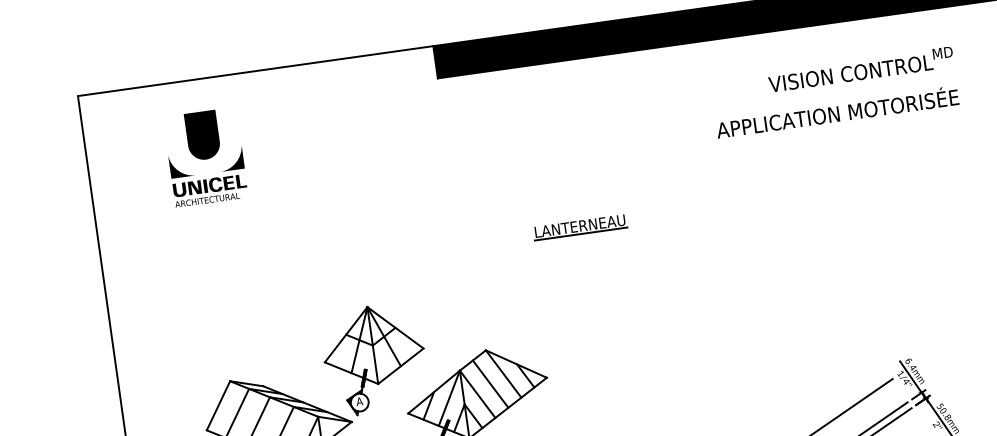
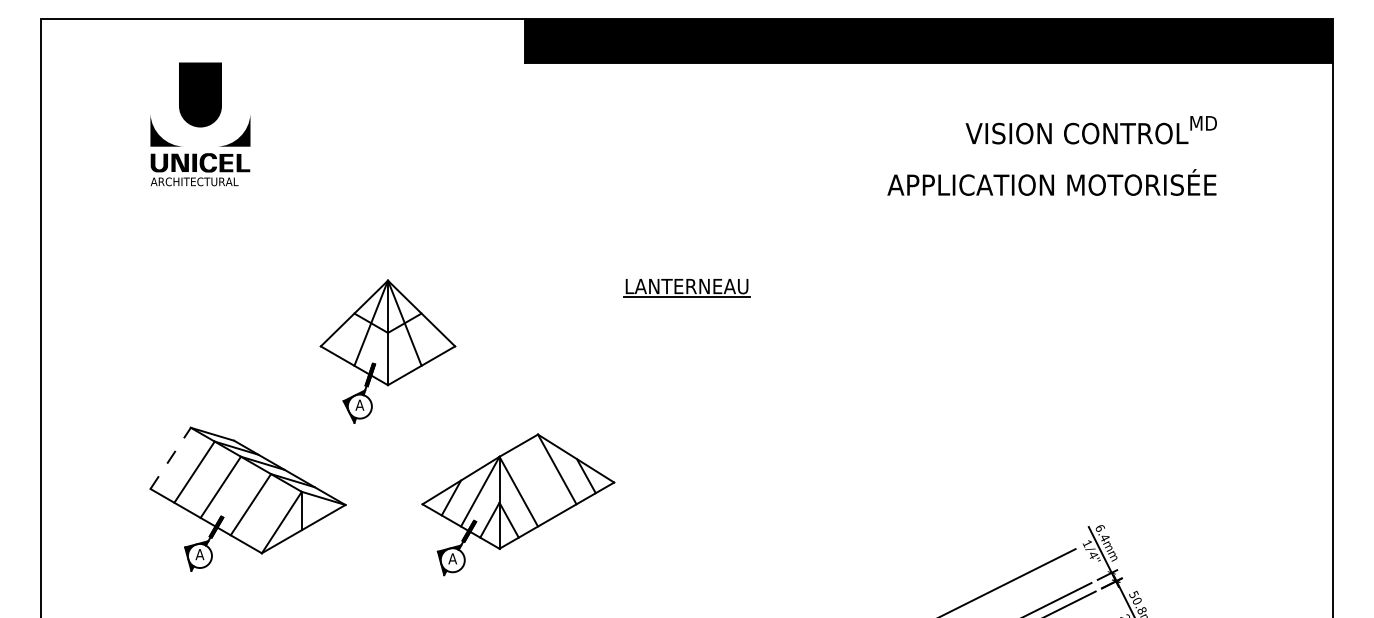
part: (374, 359) -> (387, 351), moved
line: (490, 384) -> (537, 480), removed
line: (218, 405) -> (170, 458), solid -> dashed

